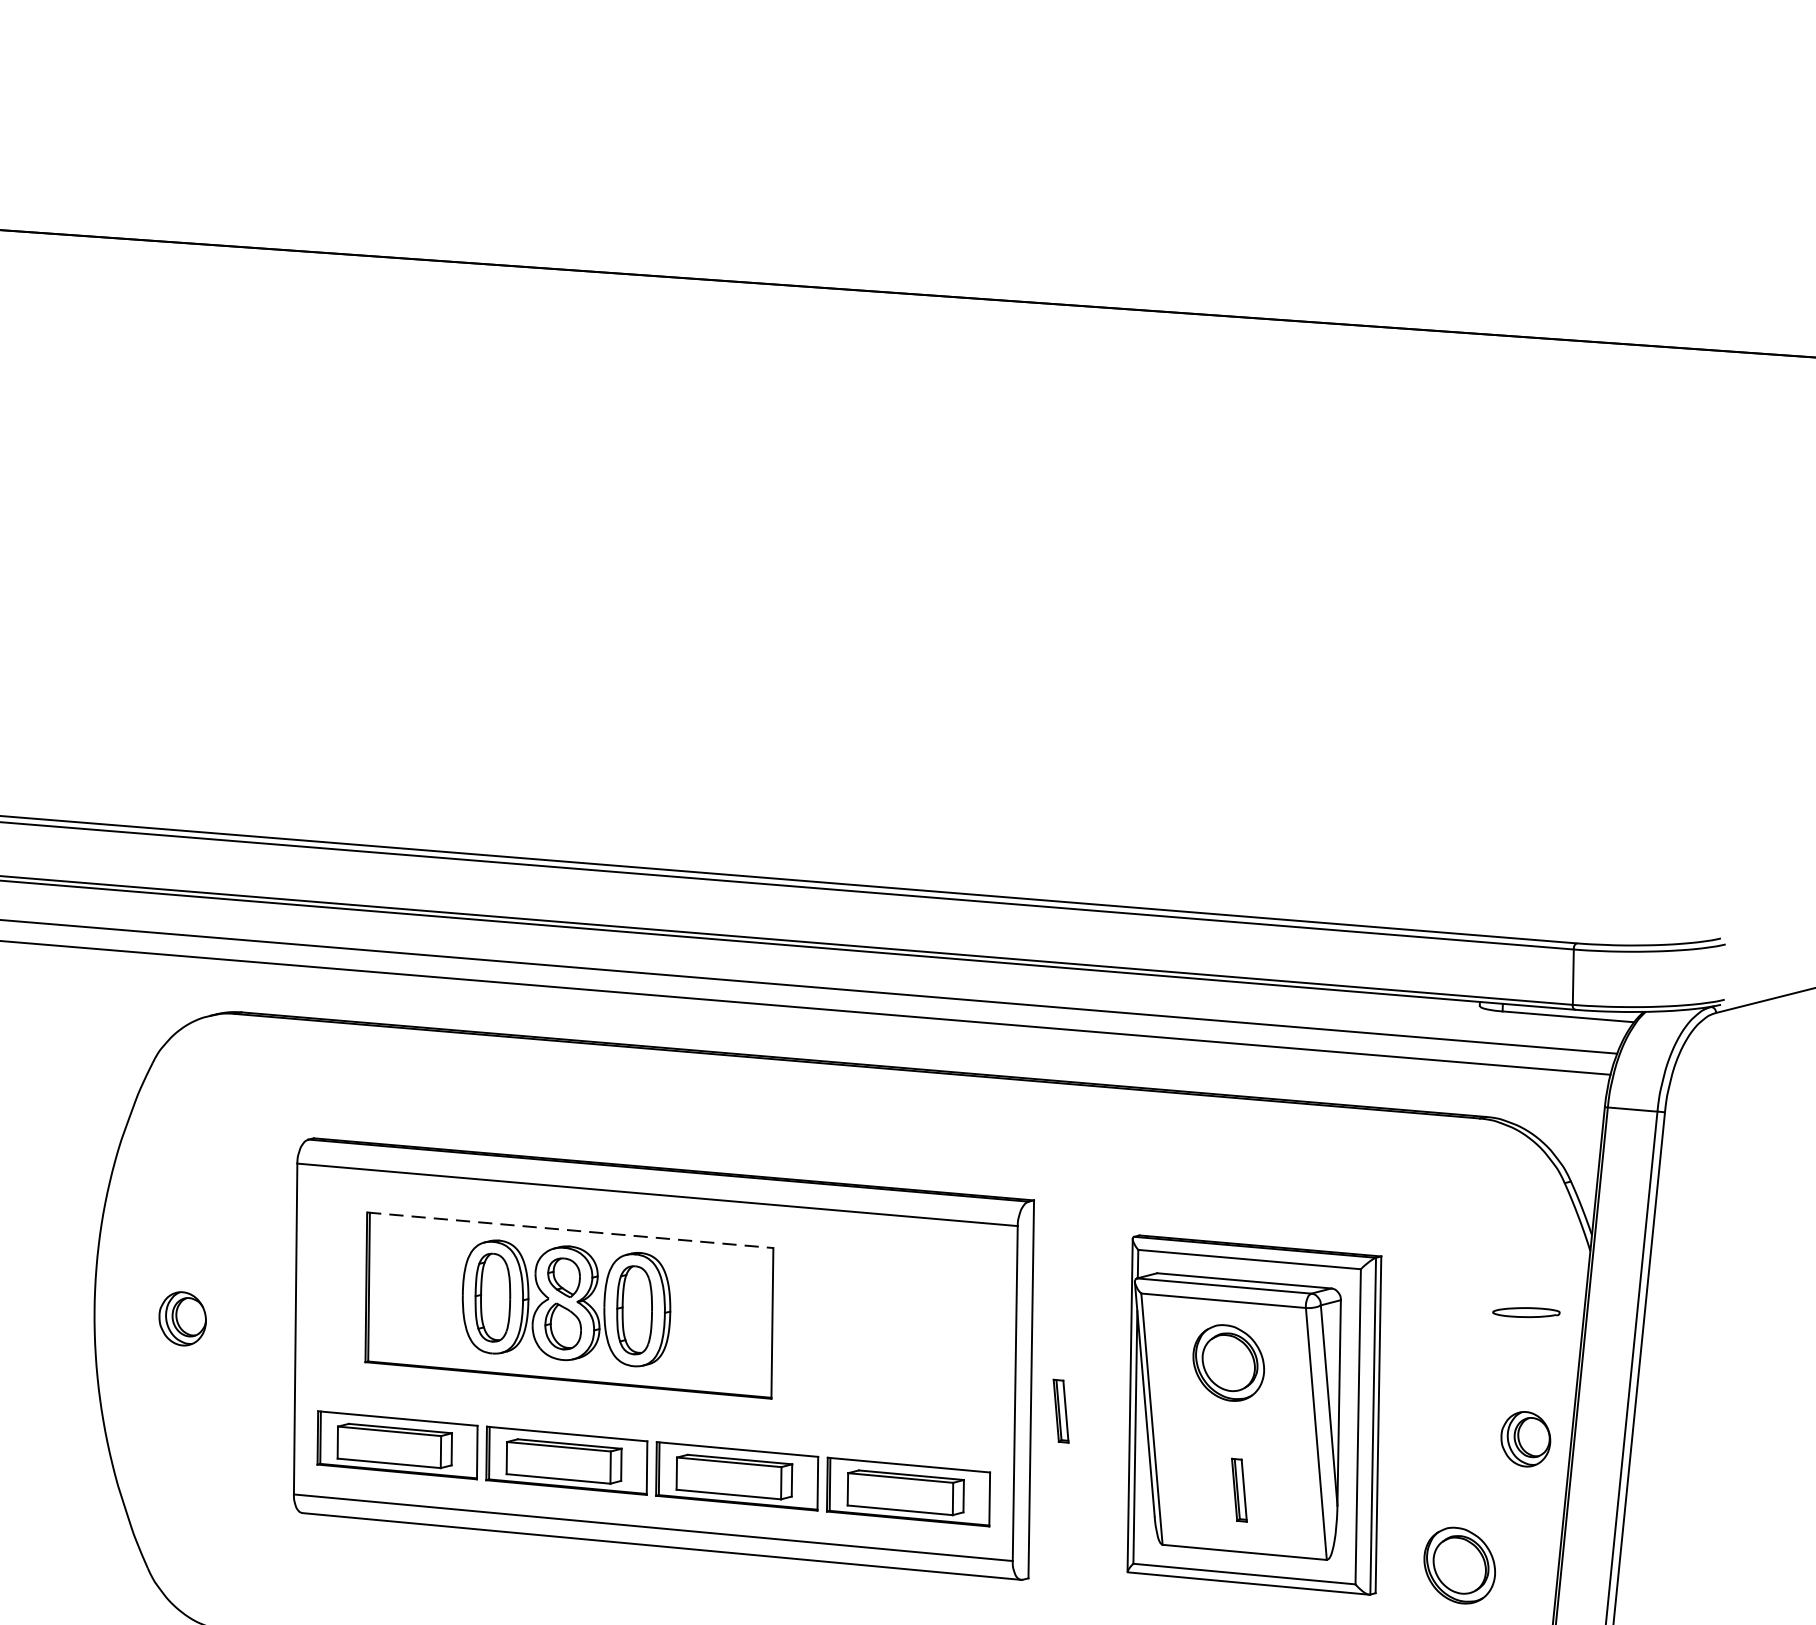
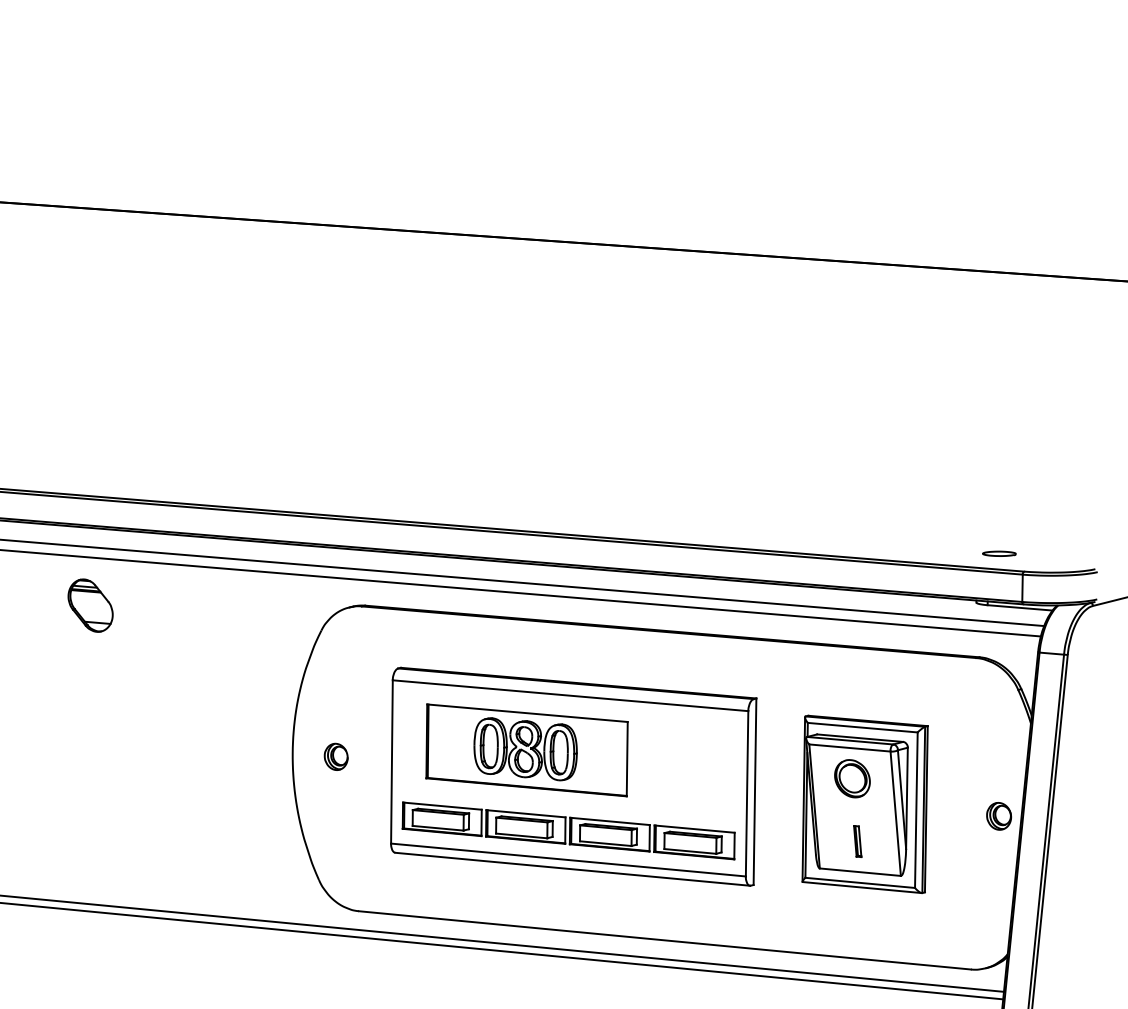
line: (570, 1230) -> (527, 713), dashed -> solid
part: (1526, 1311) -> (999, 553), moved
part: (1060, 1411) -> (769, 802), removed
part: (1459, 1565) -> (966, 878), removed

